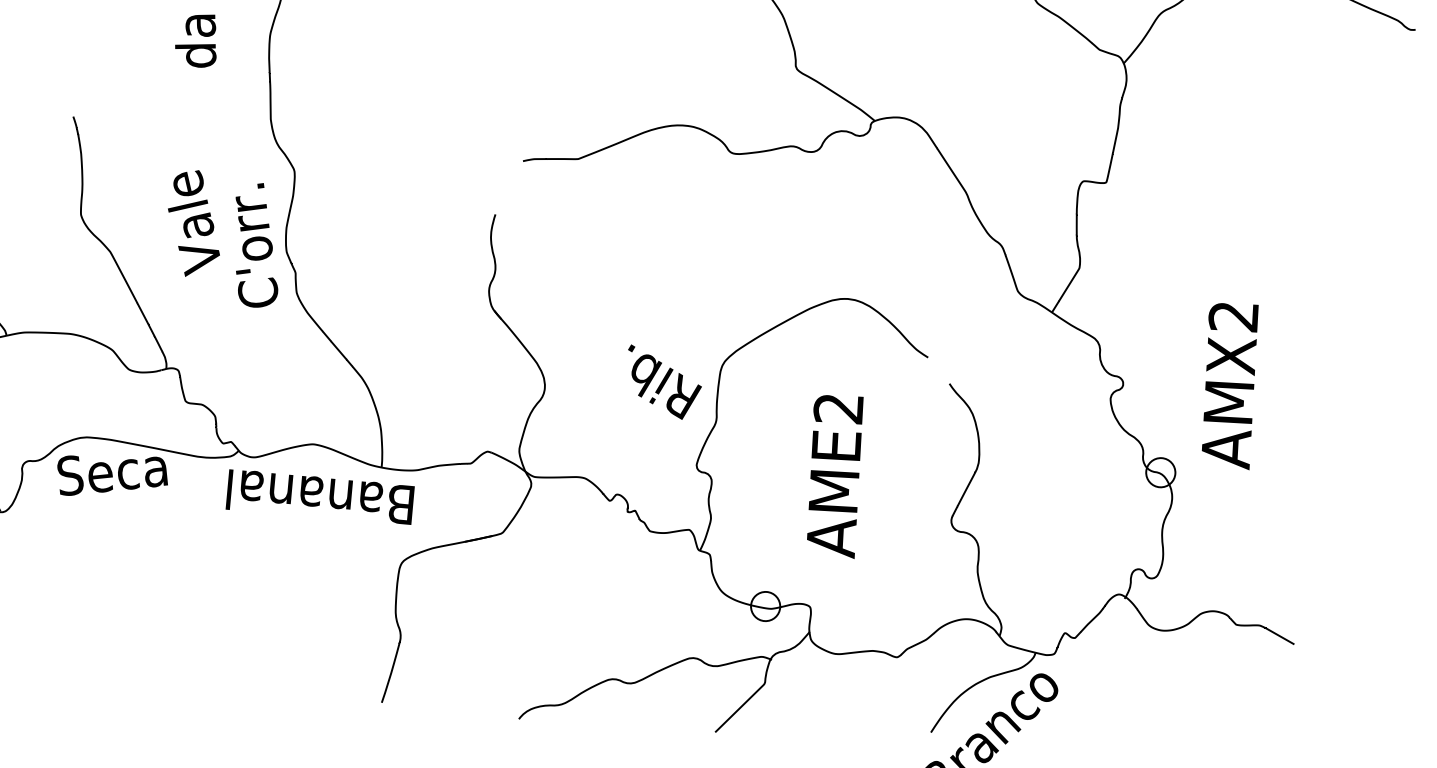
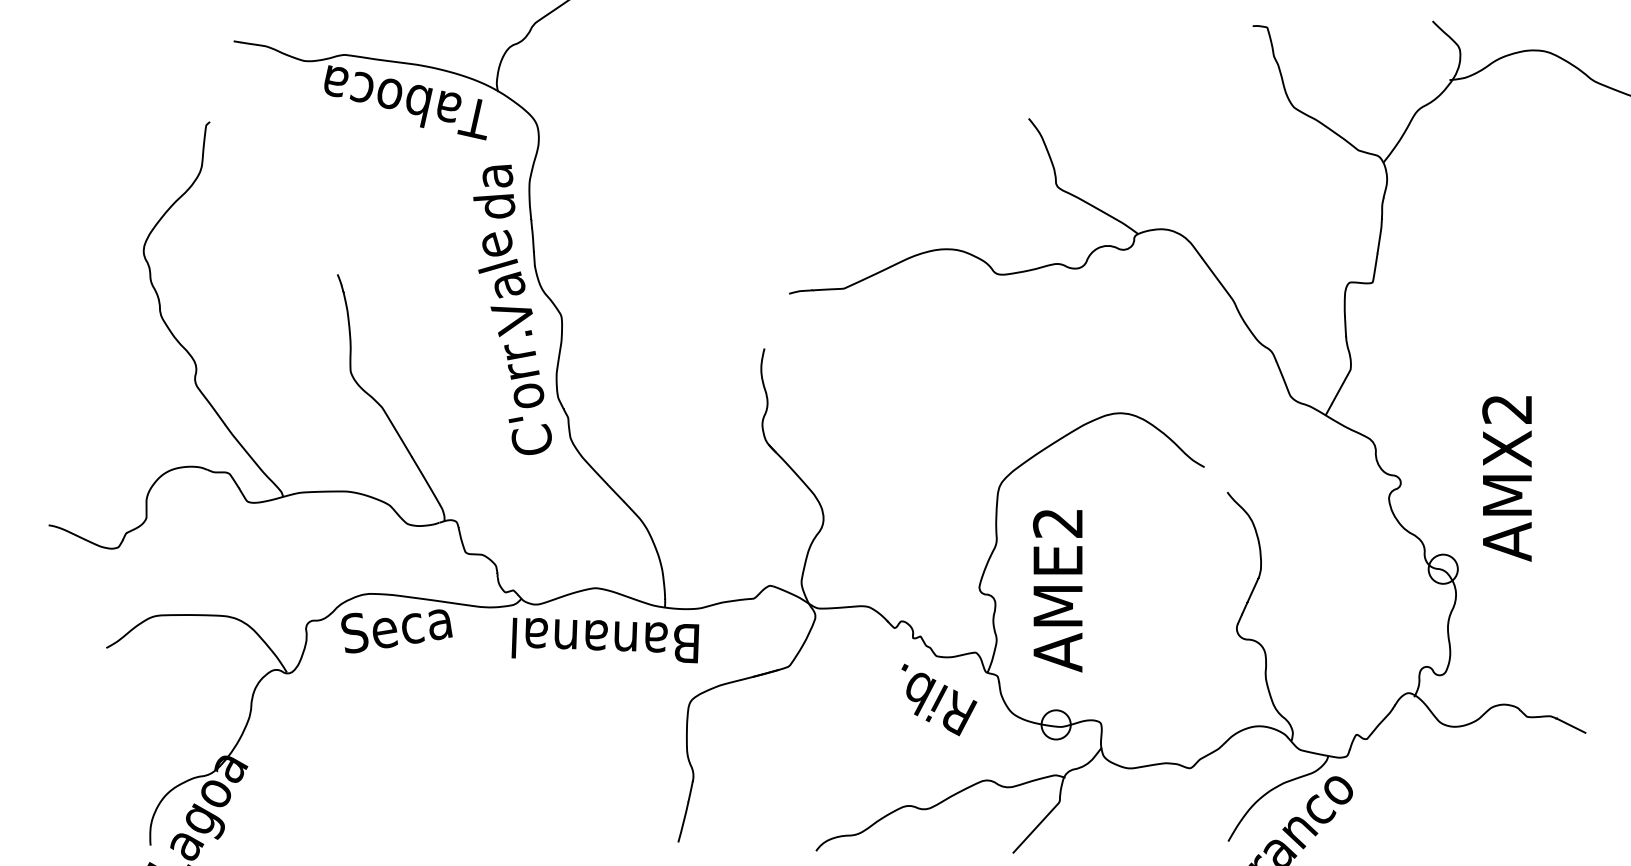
text: (196, 40) -> (494, 191), moved
text: (194, 223) -> (505, 283), moved
text: (664, 382) -> (939, 699), moved
text: (834, 476) -> (1057, 591), moved

